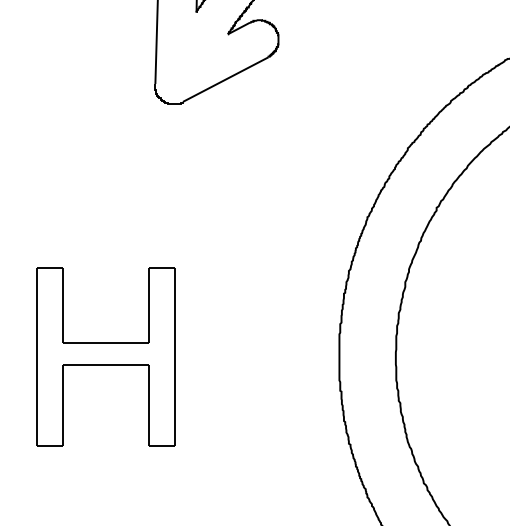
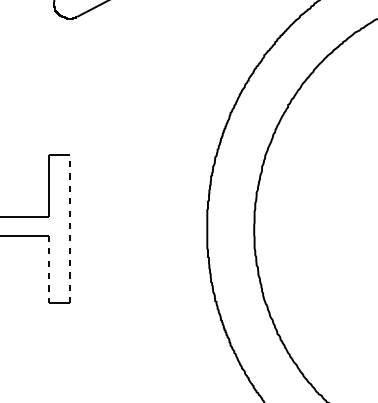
line: (174, 356) -> (70, 228), solid -> dashed
line: (149, 405) -> (49, 269), solid -> dashed

